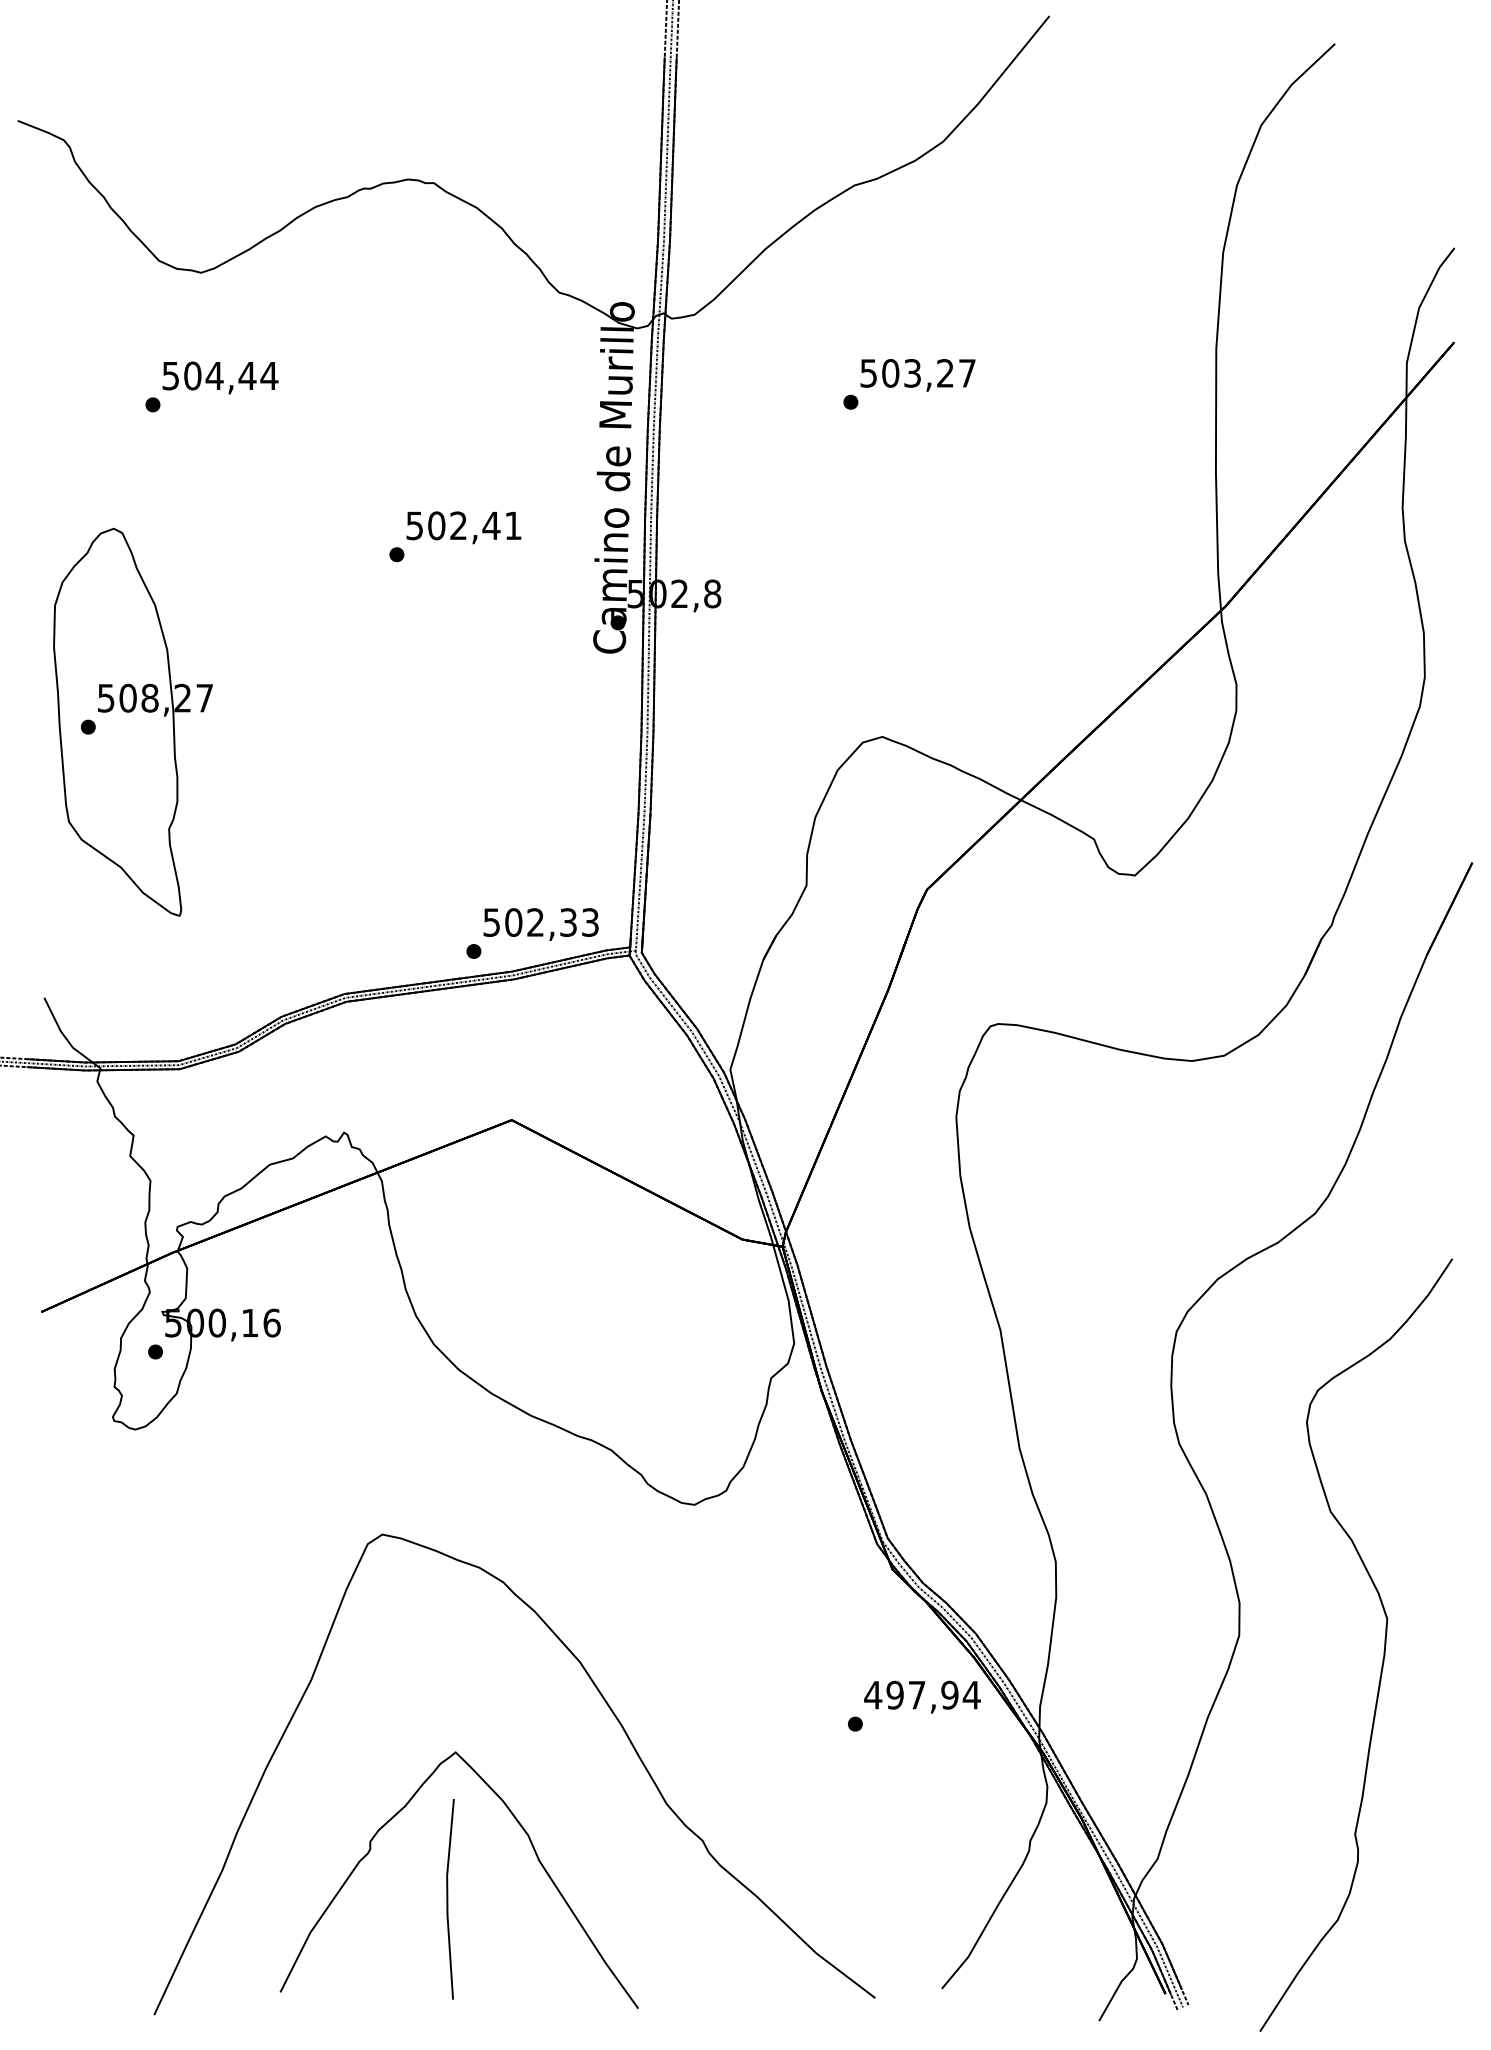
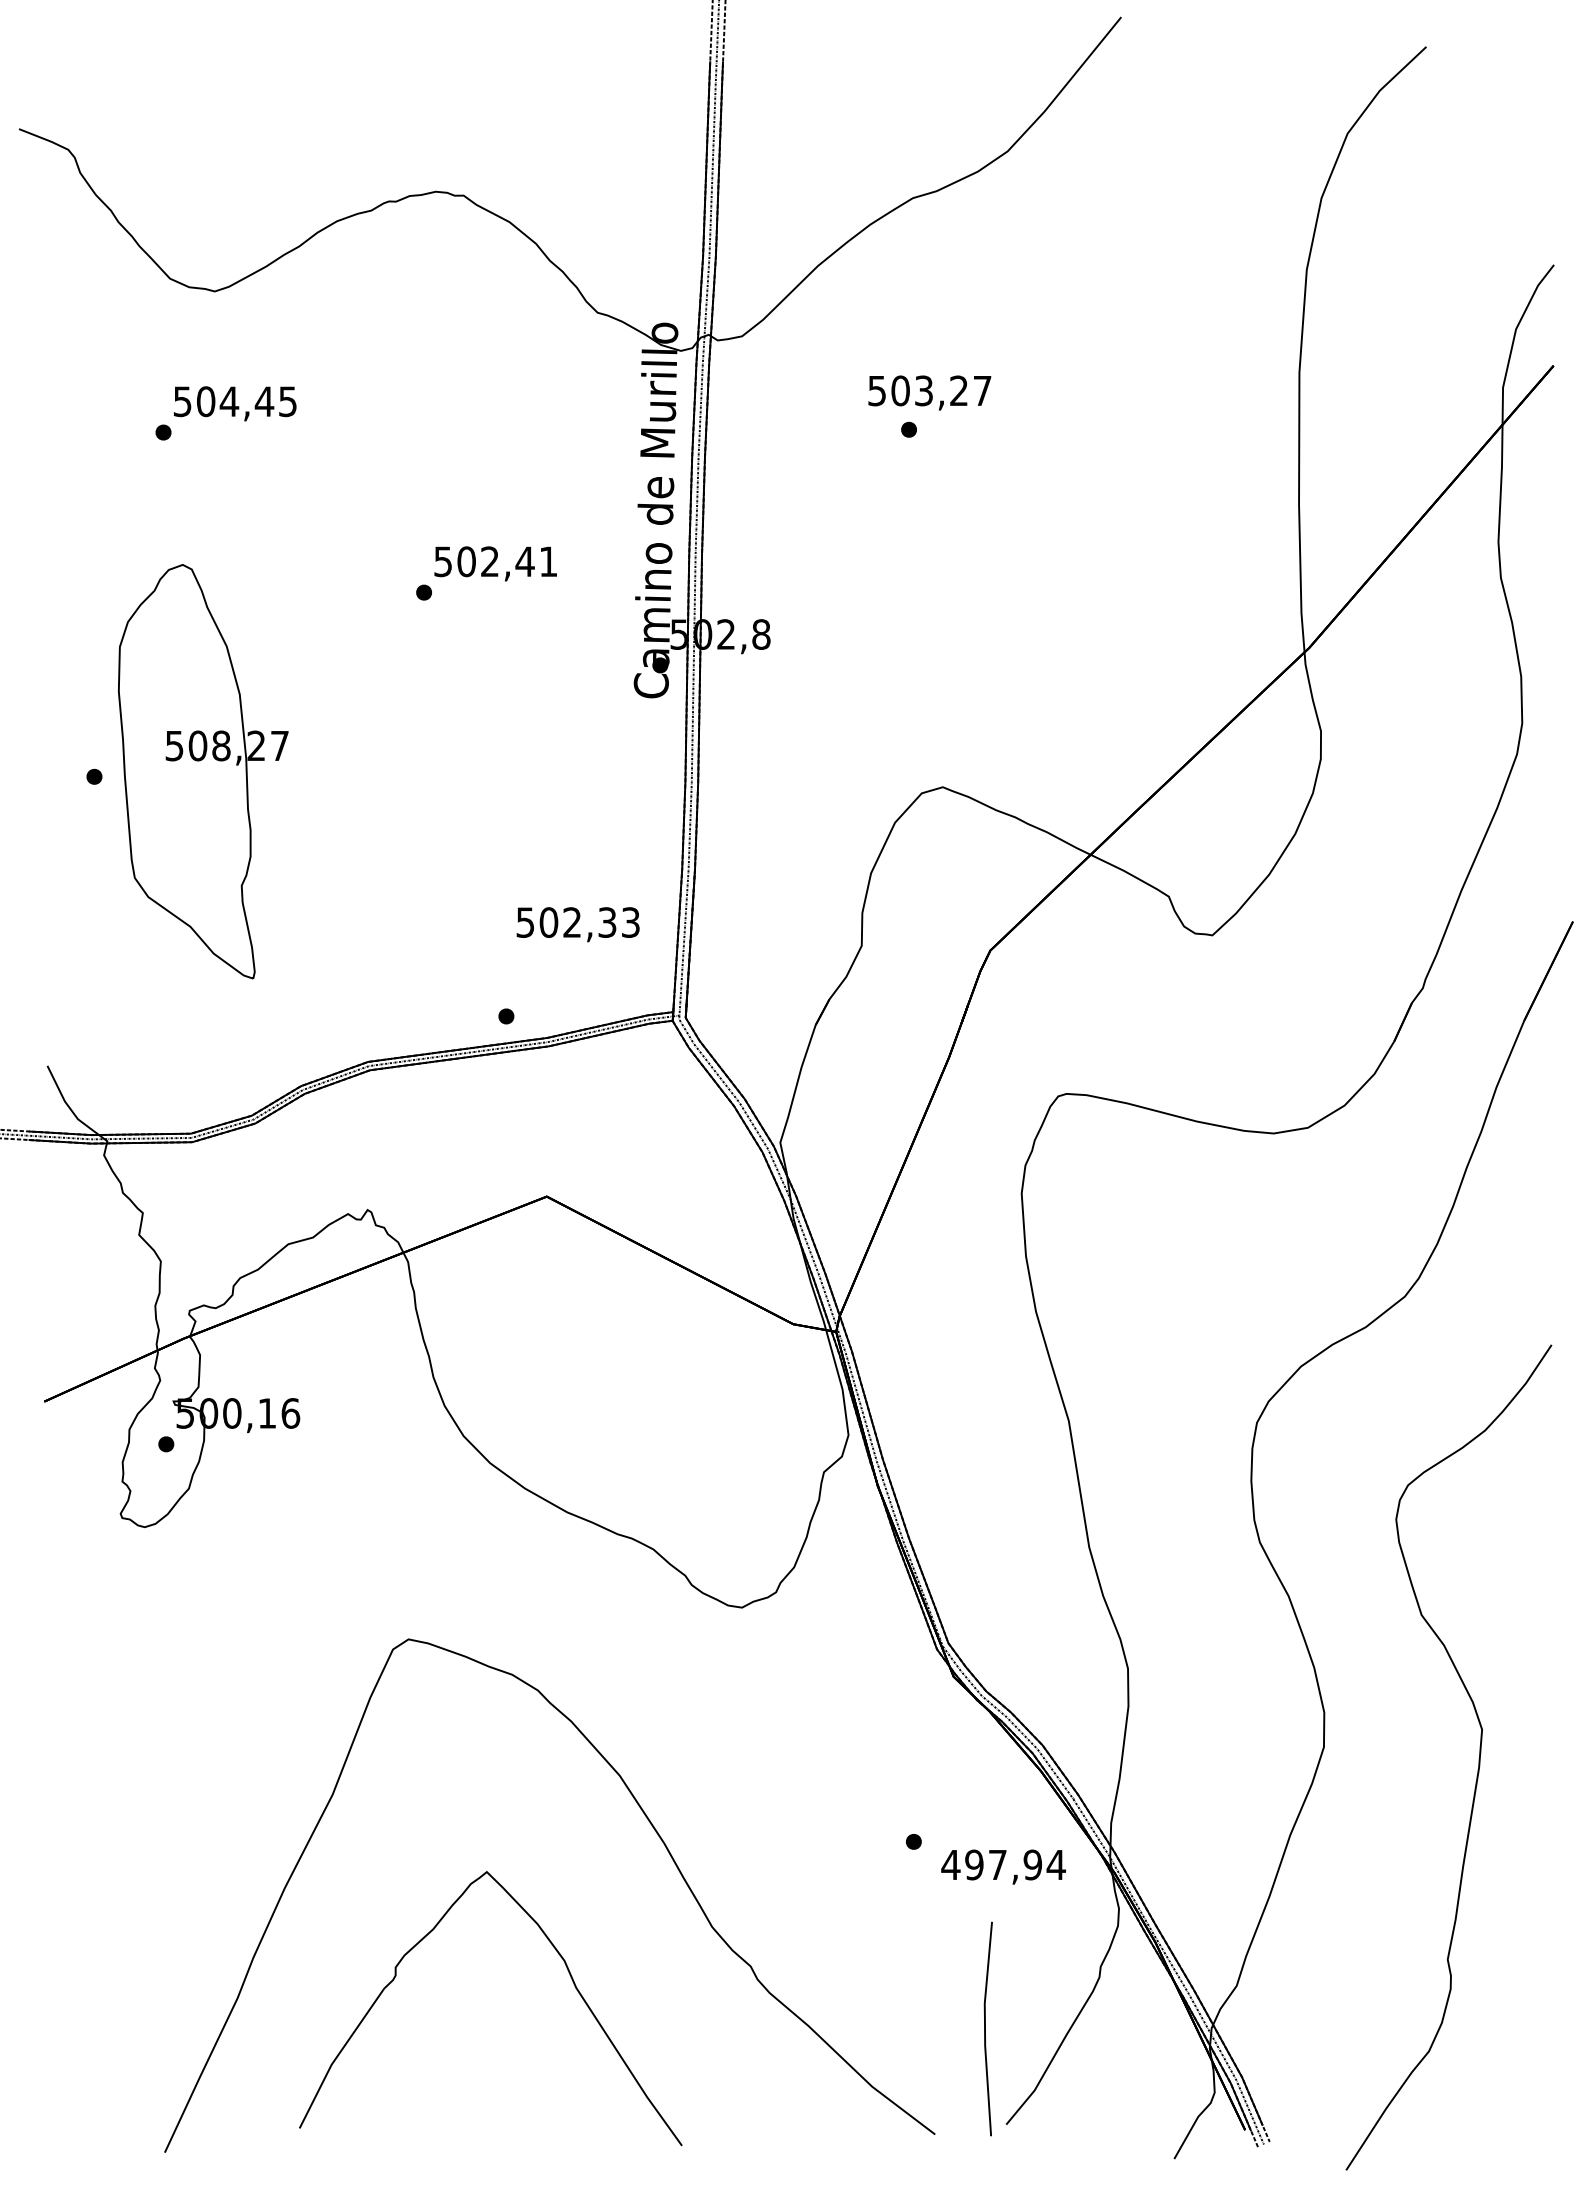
text: (917, 374) -> (929, 392), moved
text: (269, 375) -> (287, 401), 504,44 -> 504,45
part: (133, 722) -> (203, 771), moved
text: (540, 924) -> (577, 924), moved
text: (922, 1696) -> (1003, 1866), moved
curve: (447, 1898) -> (985, 2028), moved

